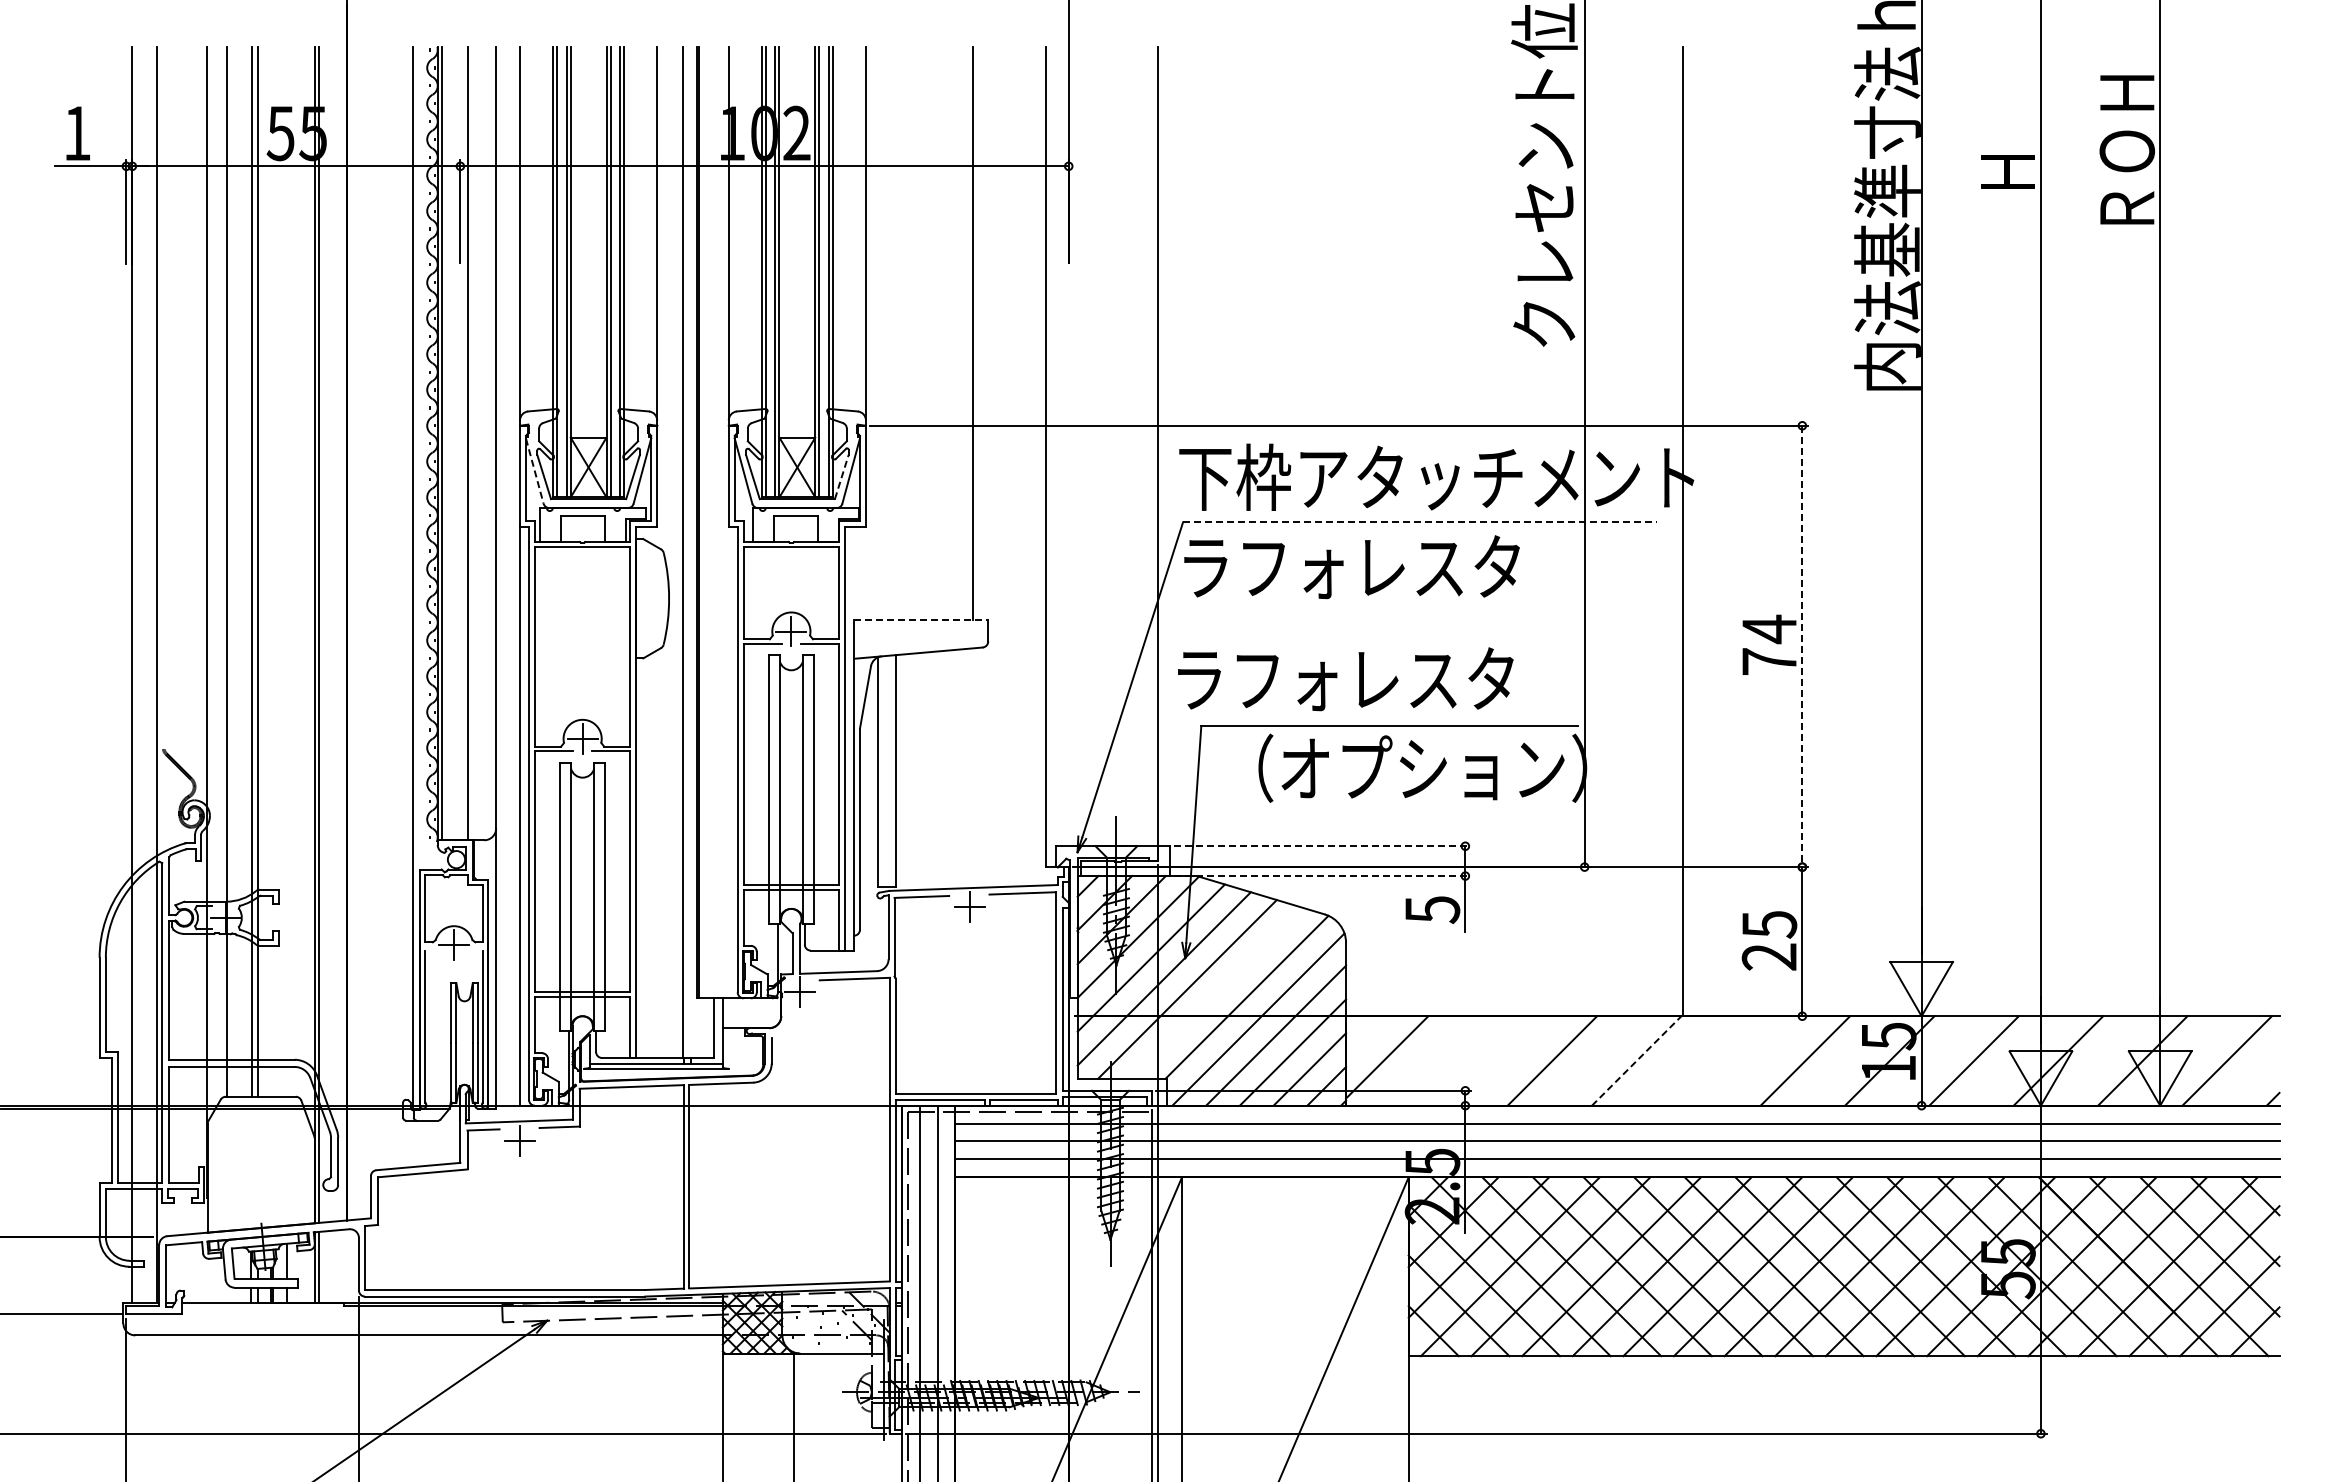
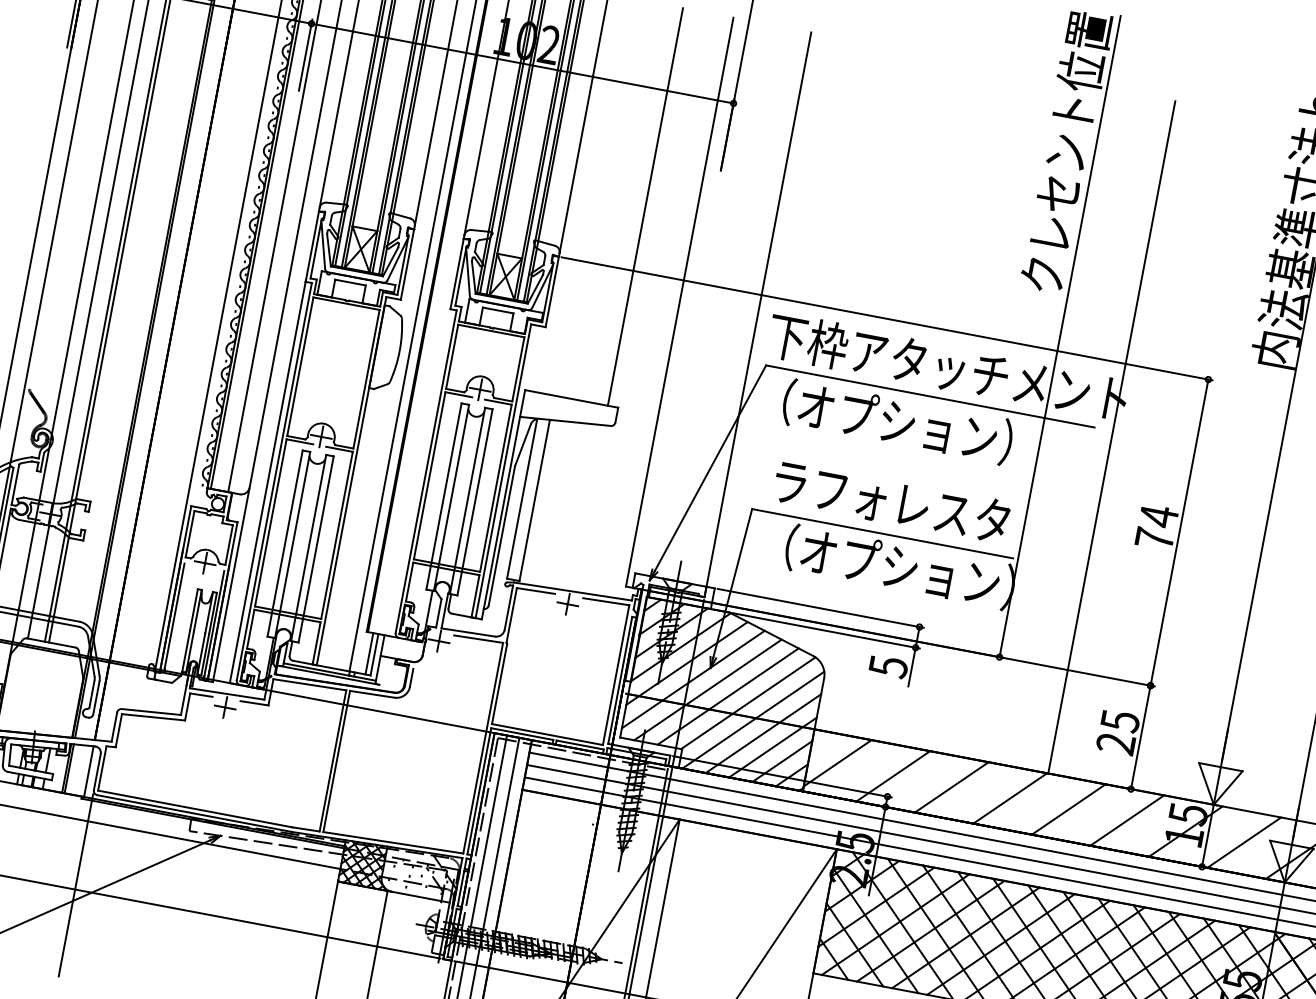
line: (534, 471) -> (323, 245), dashed -> solid
line: (841, 476) -> (535, 288), dashed -> solid
line: (1419, 522) -> (930, 396), dashed -> solid
text: (1364, 566) -> (886, 419), ラフォレスタ -> （オプション）
line: (921, 620) -> (571, 399), dashed -> solid
line: (1802, 646) -> (1179, 532), dashed -> solid
text: (1345, 679) -> (891, 501), moved
line: (1322, 846) -> (820, 608), dashed -> solid
line: (1322, 876) -> (816, 629), dashed -> solid
line: (1216, 992) -> (727, 695), added
line: (706, 1027) -> (369, 653), added
line: (1467, 1060) -> (892, 775), added
line: (1637, 1060) -> (1010, 798), dashed -> solid
line: (1720, 1060) -> (1068, 809), added
line: (347, 1265) -> (89, 771), added

